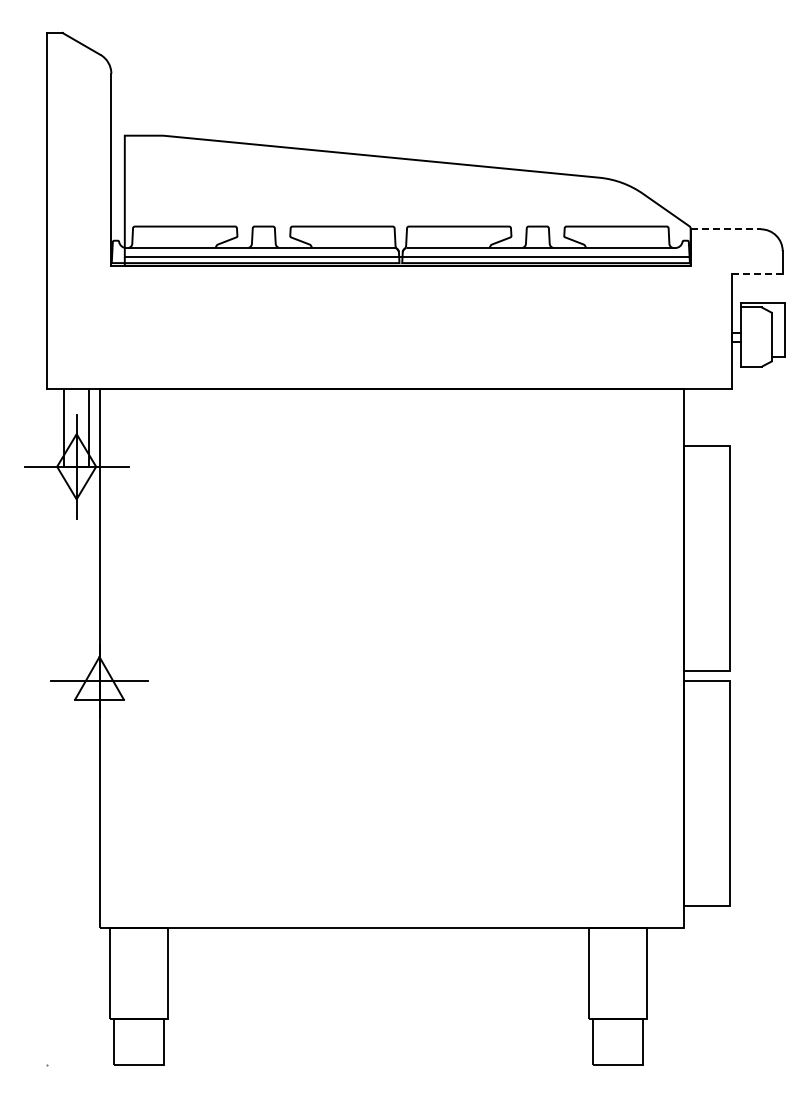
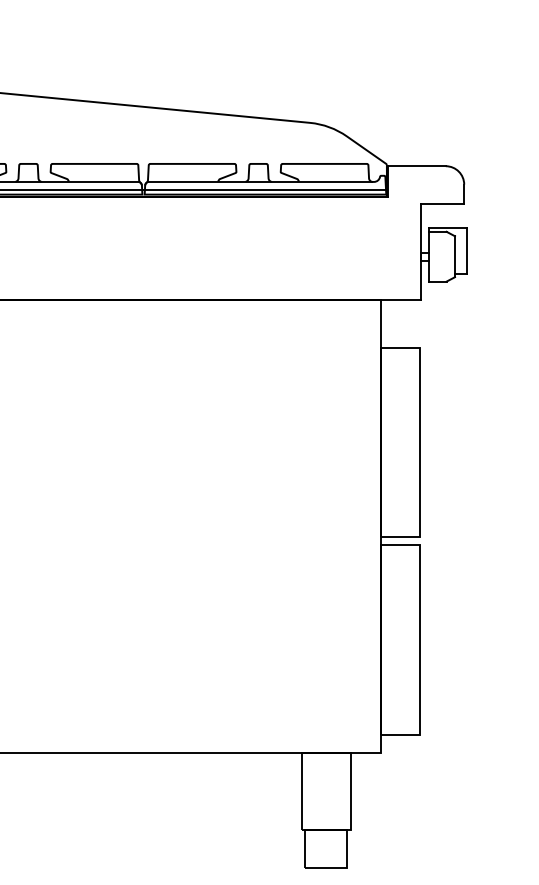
line: (726, 229) -> (417, 166), dashed -> solid
line: (757, 274) -> (443, 204), dashed -> solid

